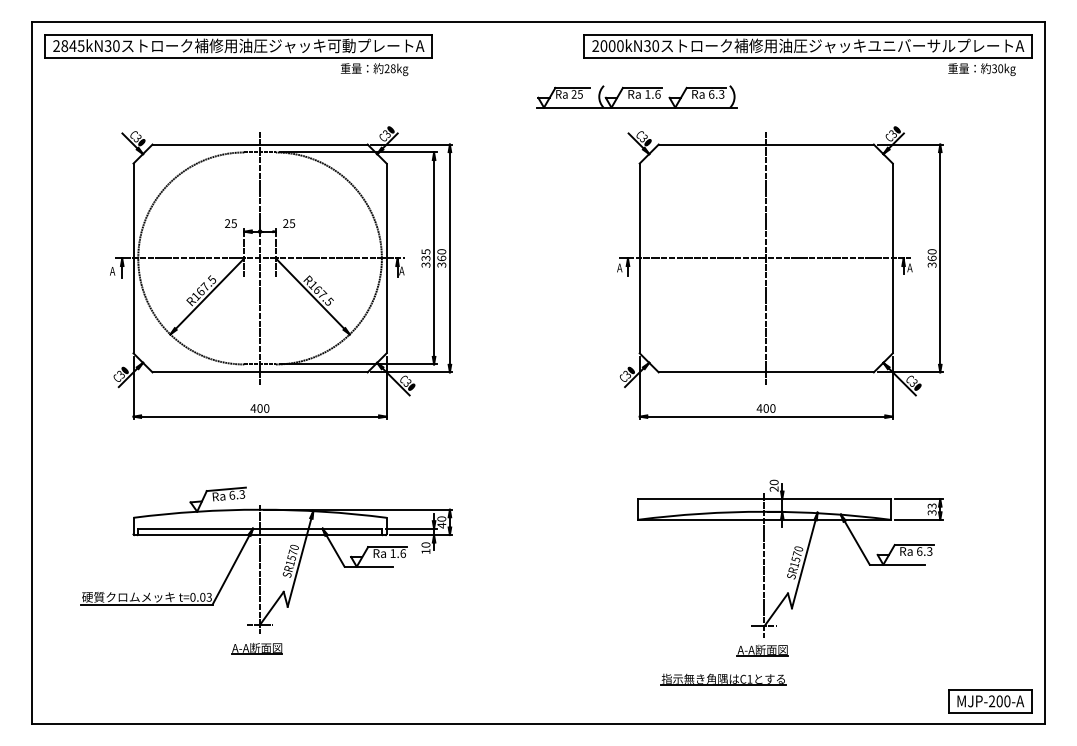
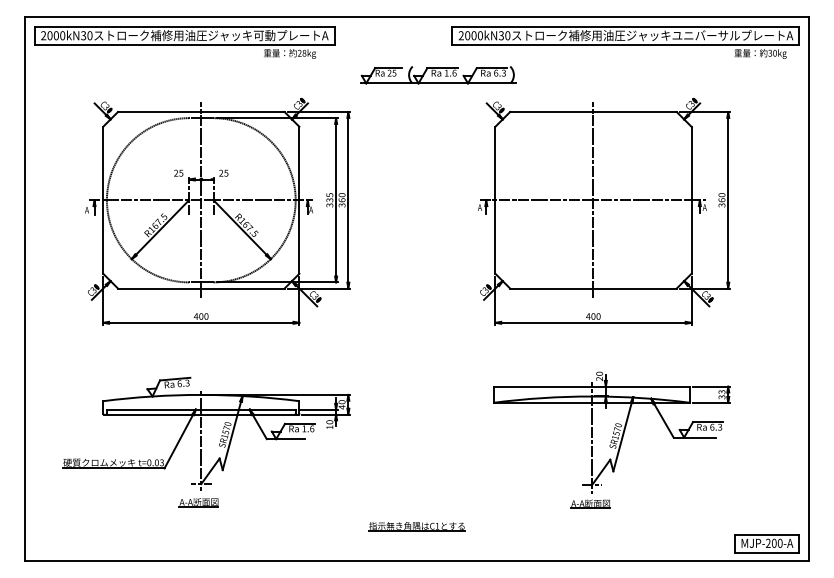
text: (72, 46) -> (55, 36), 2845kN30 -> 2000kN30
part: (636, 96) -> (437, 74), moved
part: (723, 679) -> (417, 526), moved

